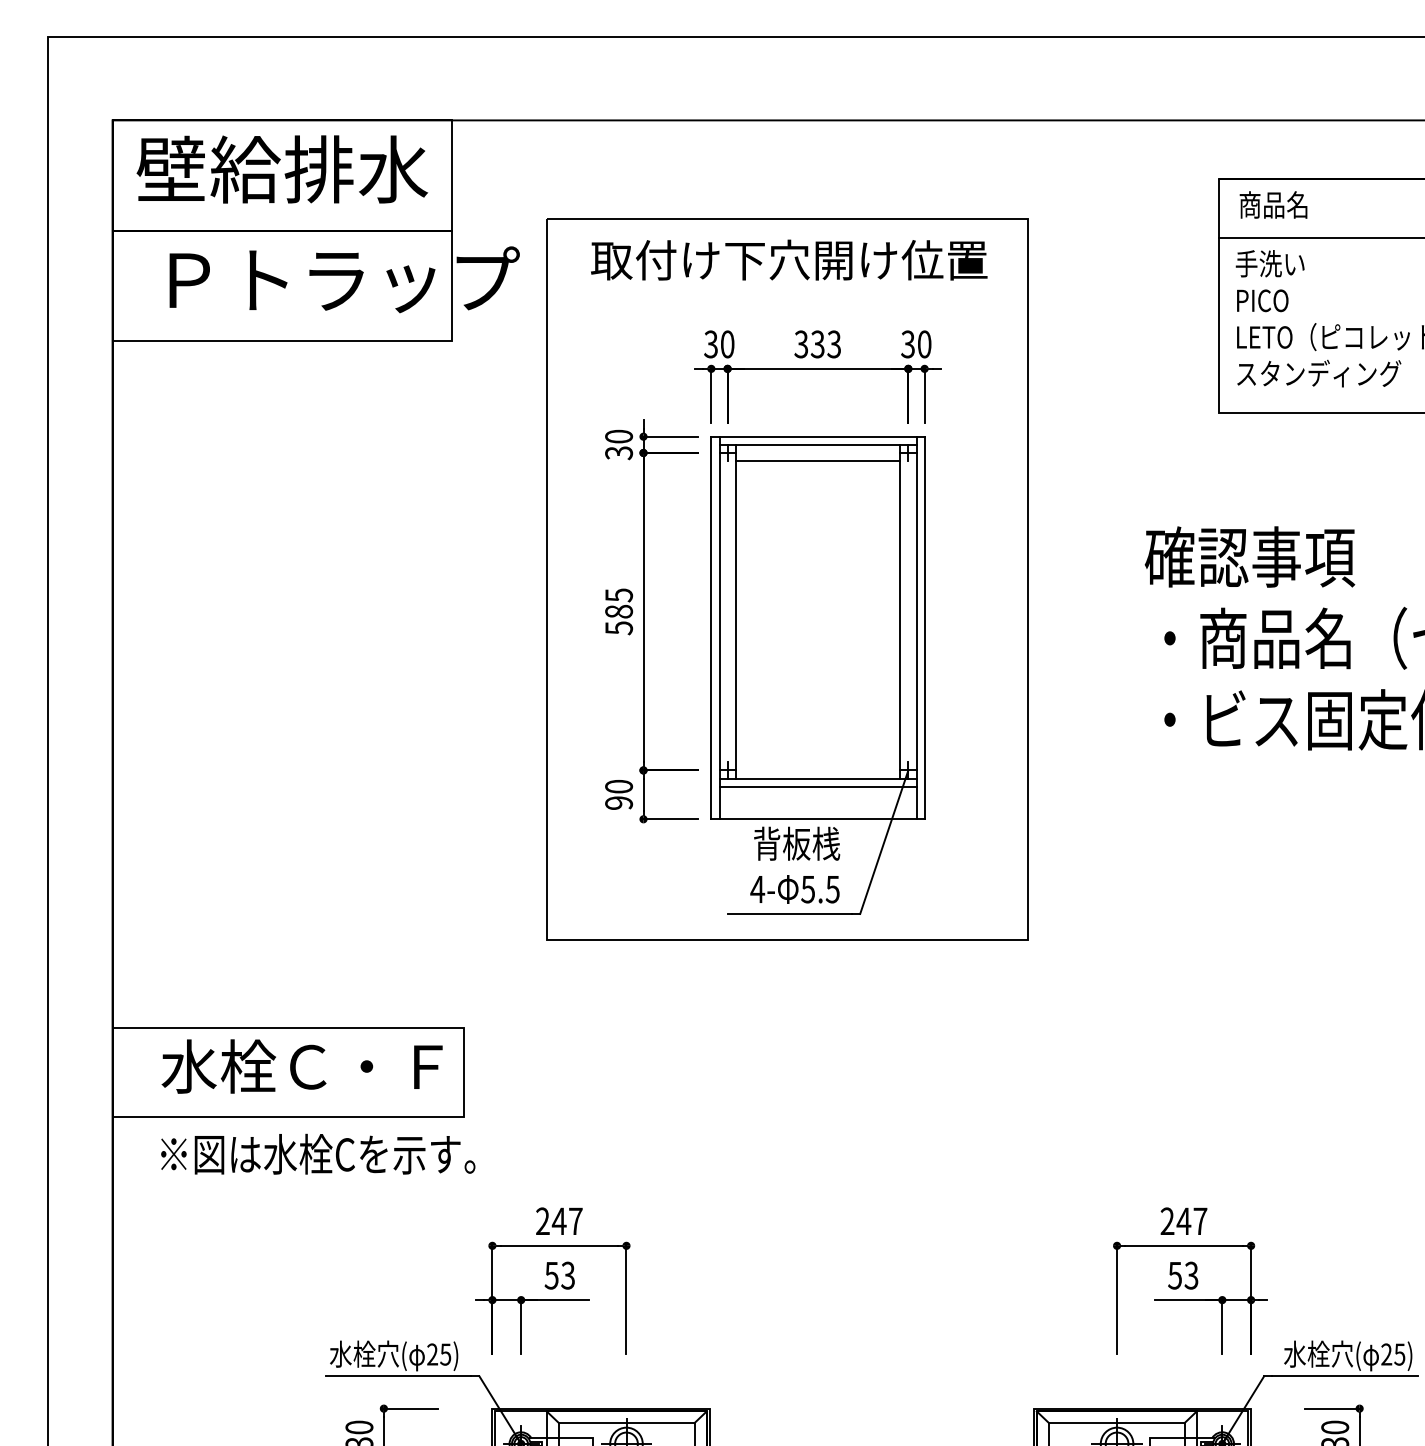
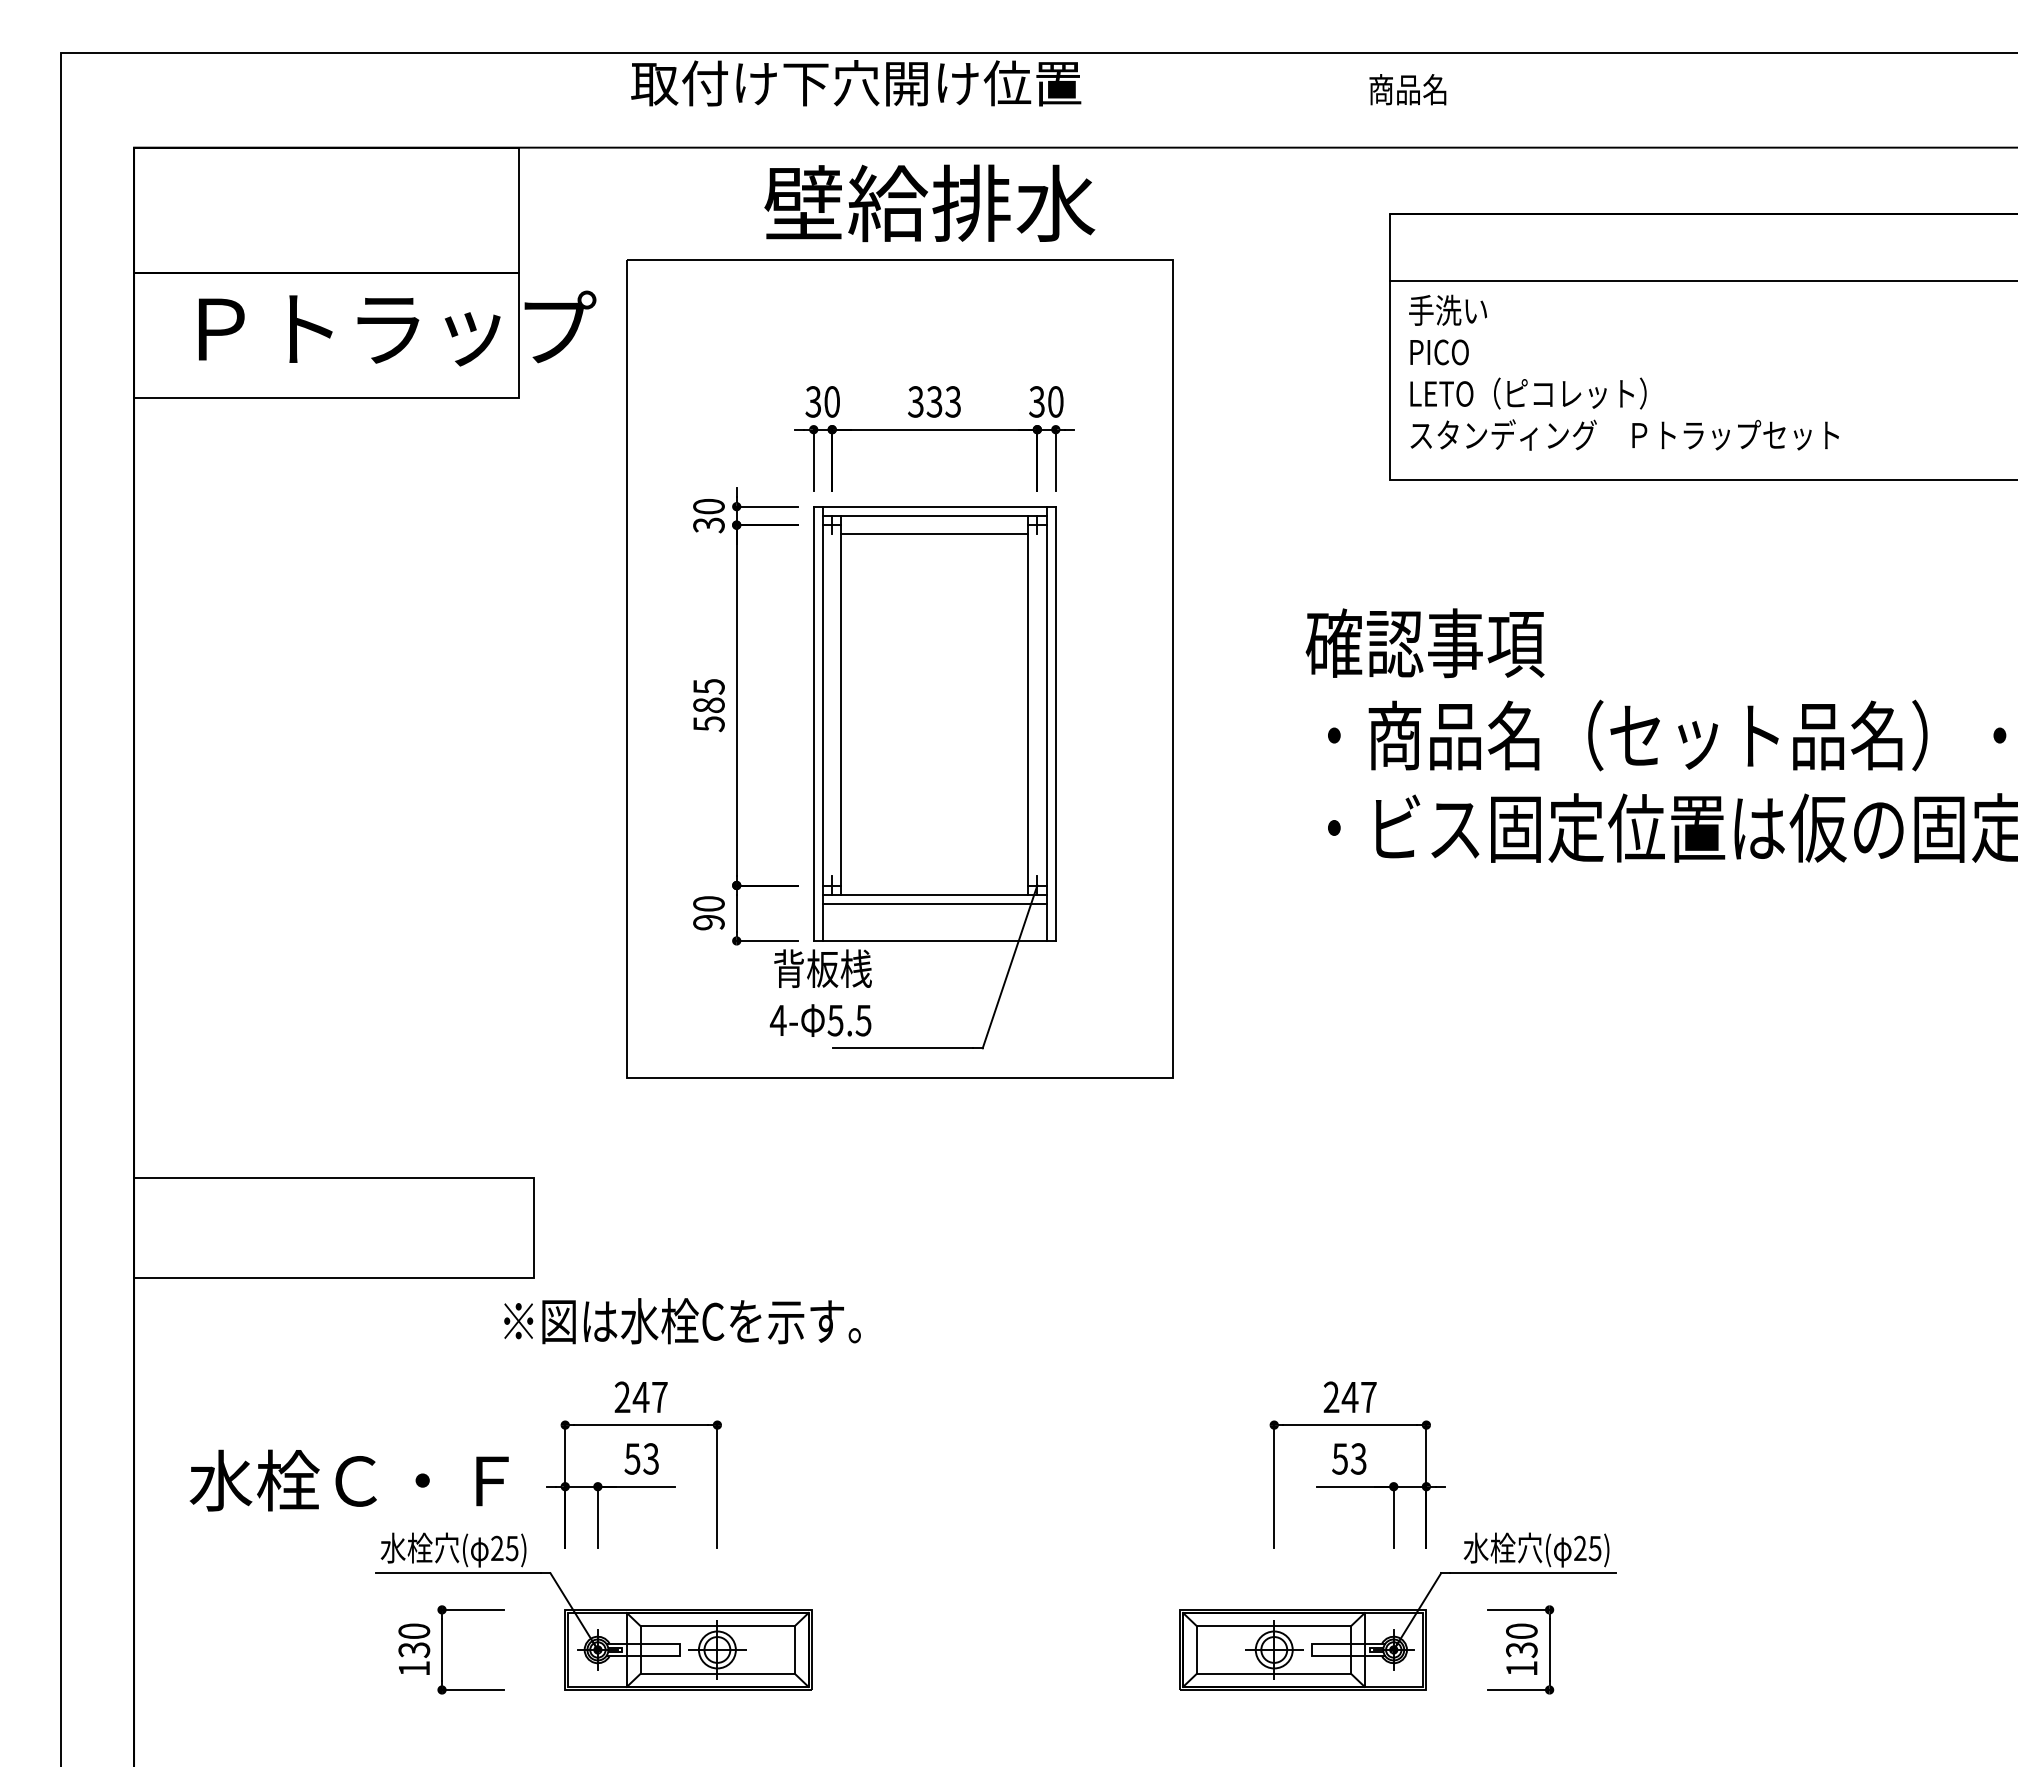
text: (282, 169) -> (929, 203), moved
text: (1273, 204) -> (1407, 89), moved
text: (789, 260) -> (856, 83), moved
text: (794, 864) -> (820, 992), moved
text: (301, 1066) -> (348, 1480), moved
text: (318, 1154) -> (682, 1321), moved

